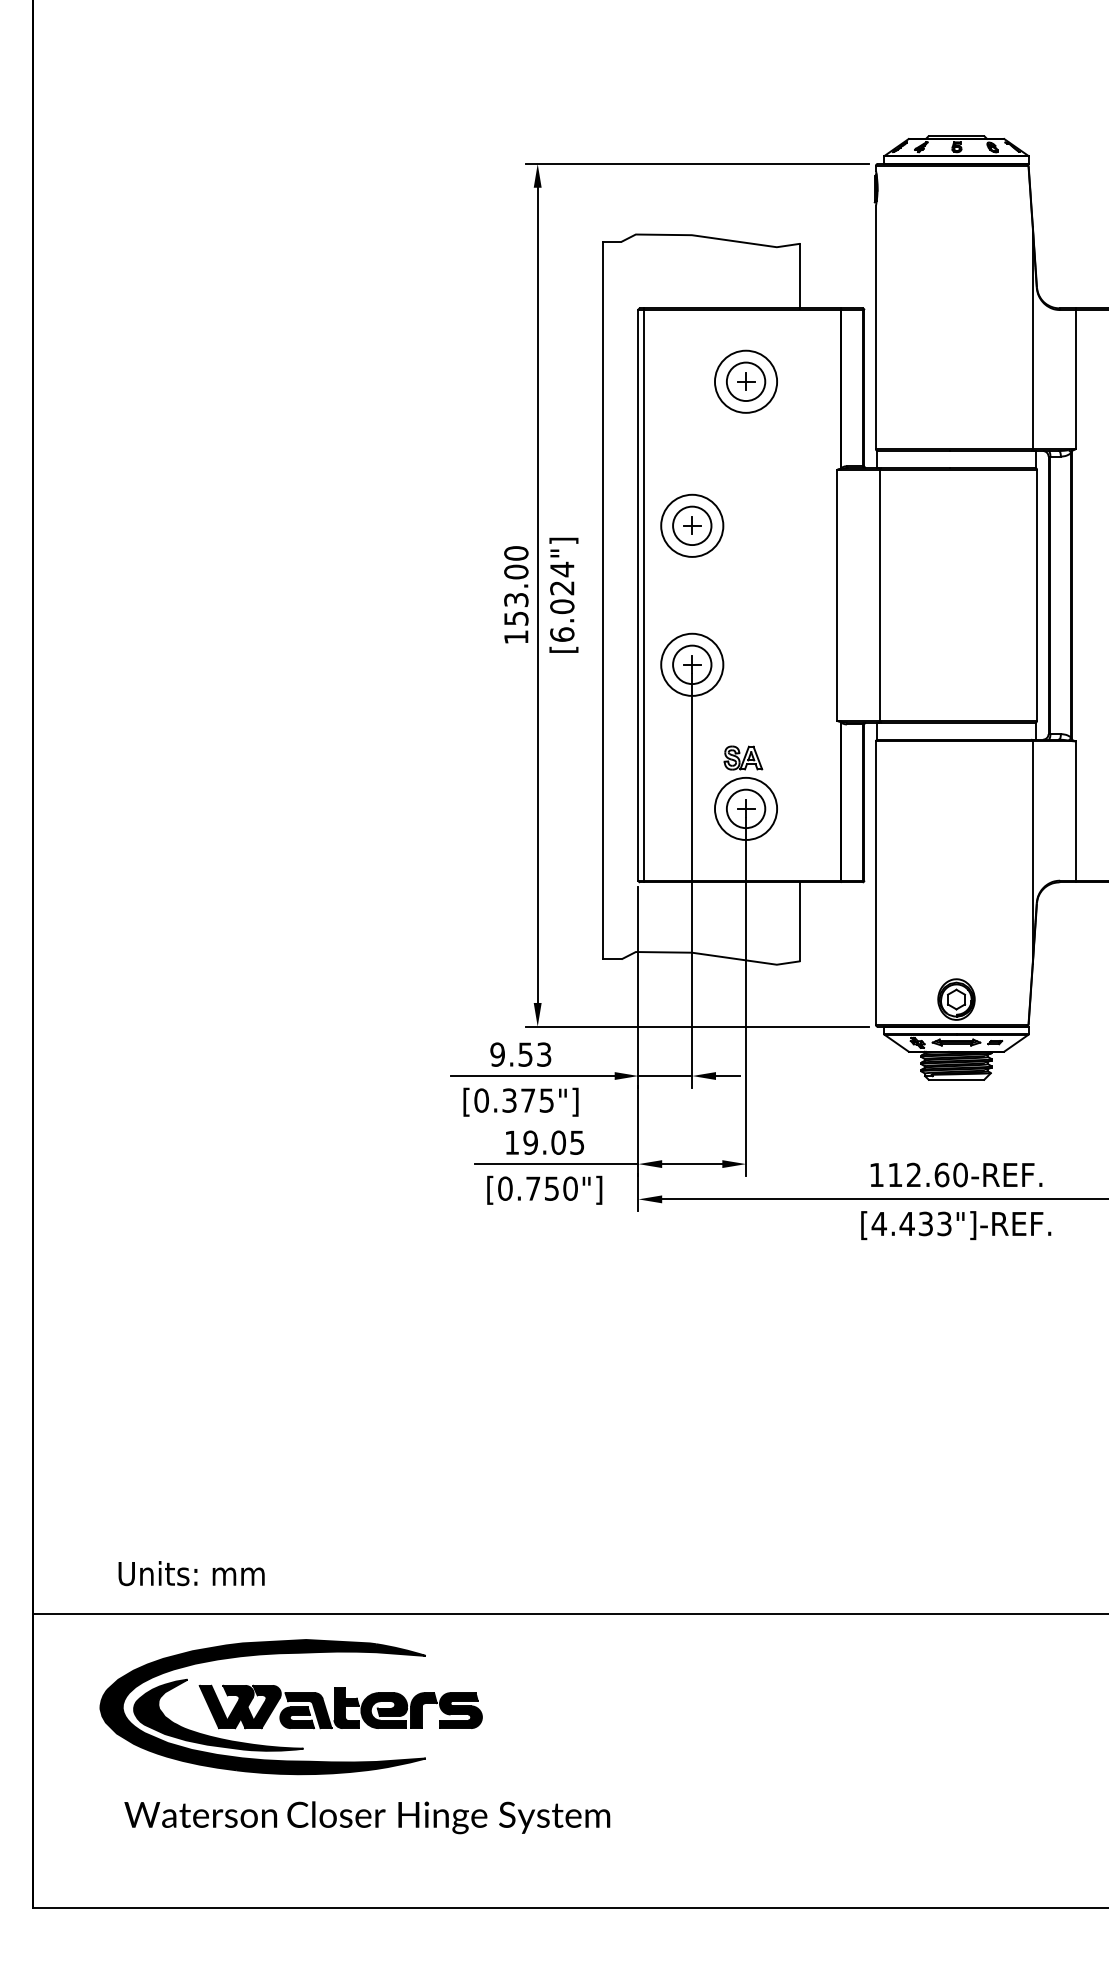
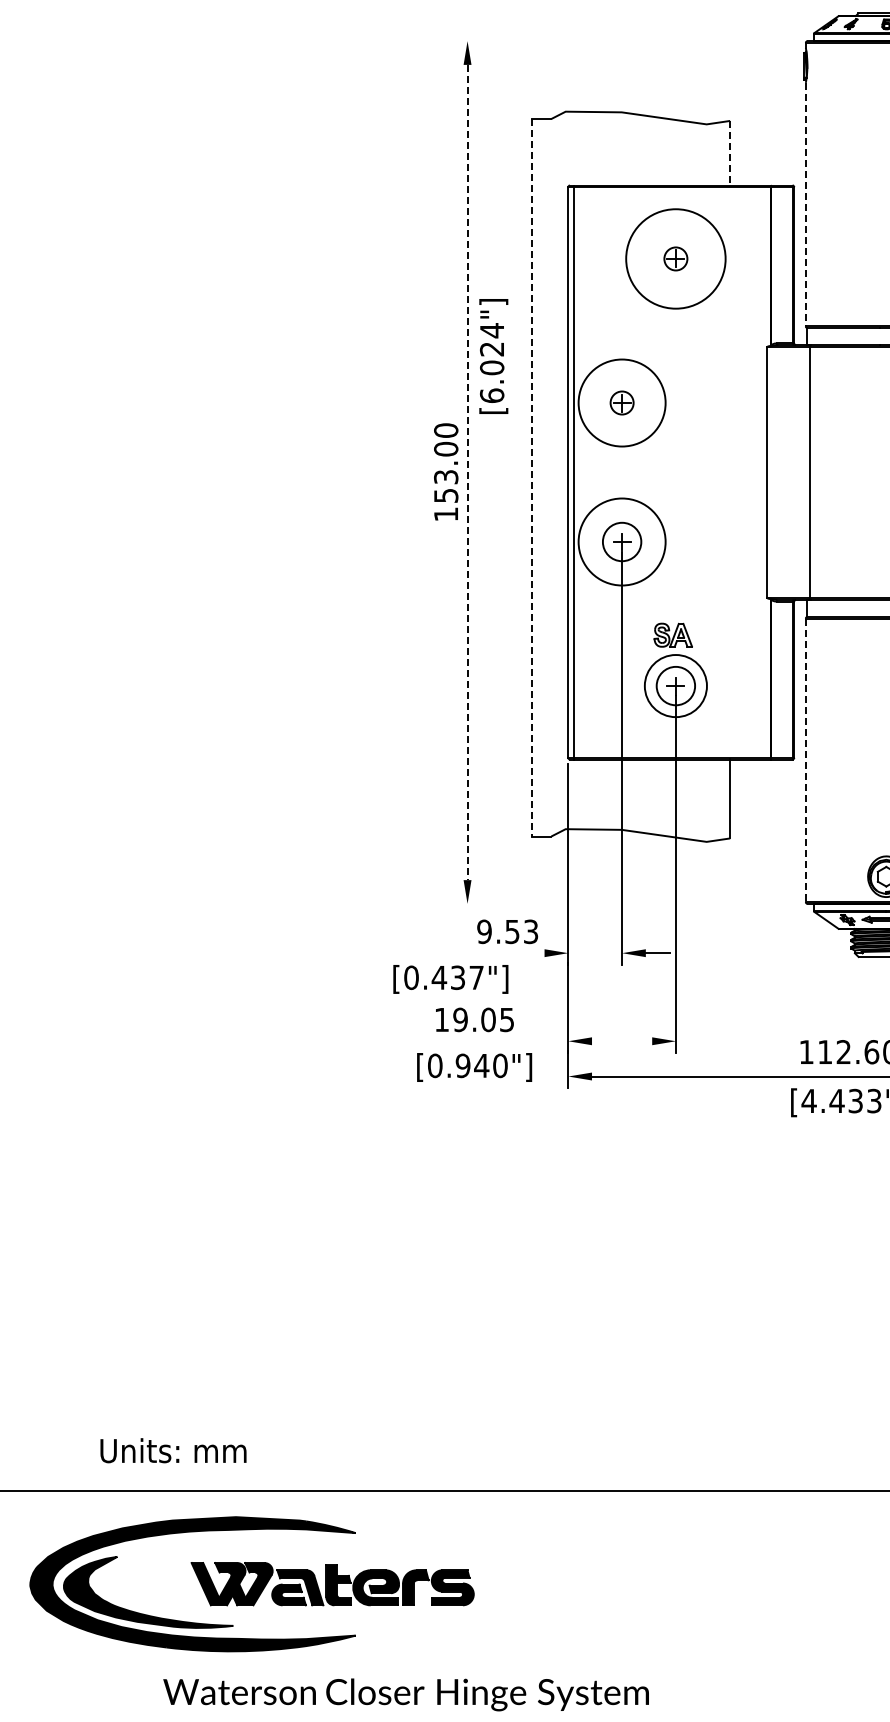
line: (697, 164) -> (627, 41), removed
line: (800, 276) -> (730, 153), solid -> dashed
line: (876, 327) -> (806, 204), solid -> dashed
circle: (745, 381) -> (675, 258), size x0.6
circle: (745, 381) -> (675, 258), size x1.6
circle: (692, 525) -> (622, 402), size x0.6
circle: (692, 525) -> (622, 402), size x1.4
text: (563, 594) -> (493, 355), moved
line: (537, 595) -> (467, 472), solid -> dashed
line: (602, 600) -> (532, 477), solid -> dashed
circle: (692, 664) -> (622, 541), size x1.4
line: (876, 883) -> (806, 760), solid -> dashed
line: (697, 1026) -> (627, 903), removed
text: (520, 1054) -> (507, 931), moved
line: (532, 1076) -> (462, 953), removed
line: (665, 1076) -> (595, 953), removed
text: (527, 1100) -> (457, 977), [0.375"] -> [0.437"]
line: (556, 1164) -> (486, 1041), removed
line: (692, 1164) -> (622, 1041), removed
text: (542, 1188) -> (472, 1065), [0.750"] -> [0.940"]
text: (191, 1573) -> (173, 1450), moved
part: (340, 1706) -> (332, 1583), moved
text: (367, 1817) -> (406, 1694), moved

